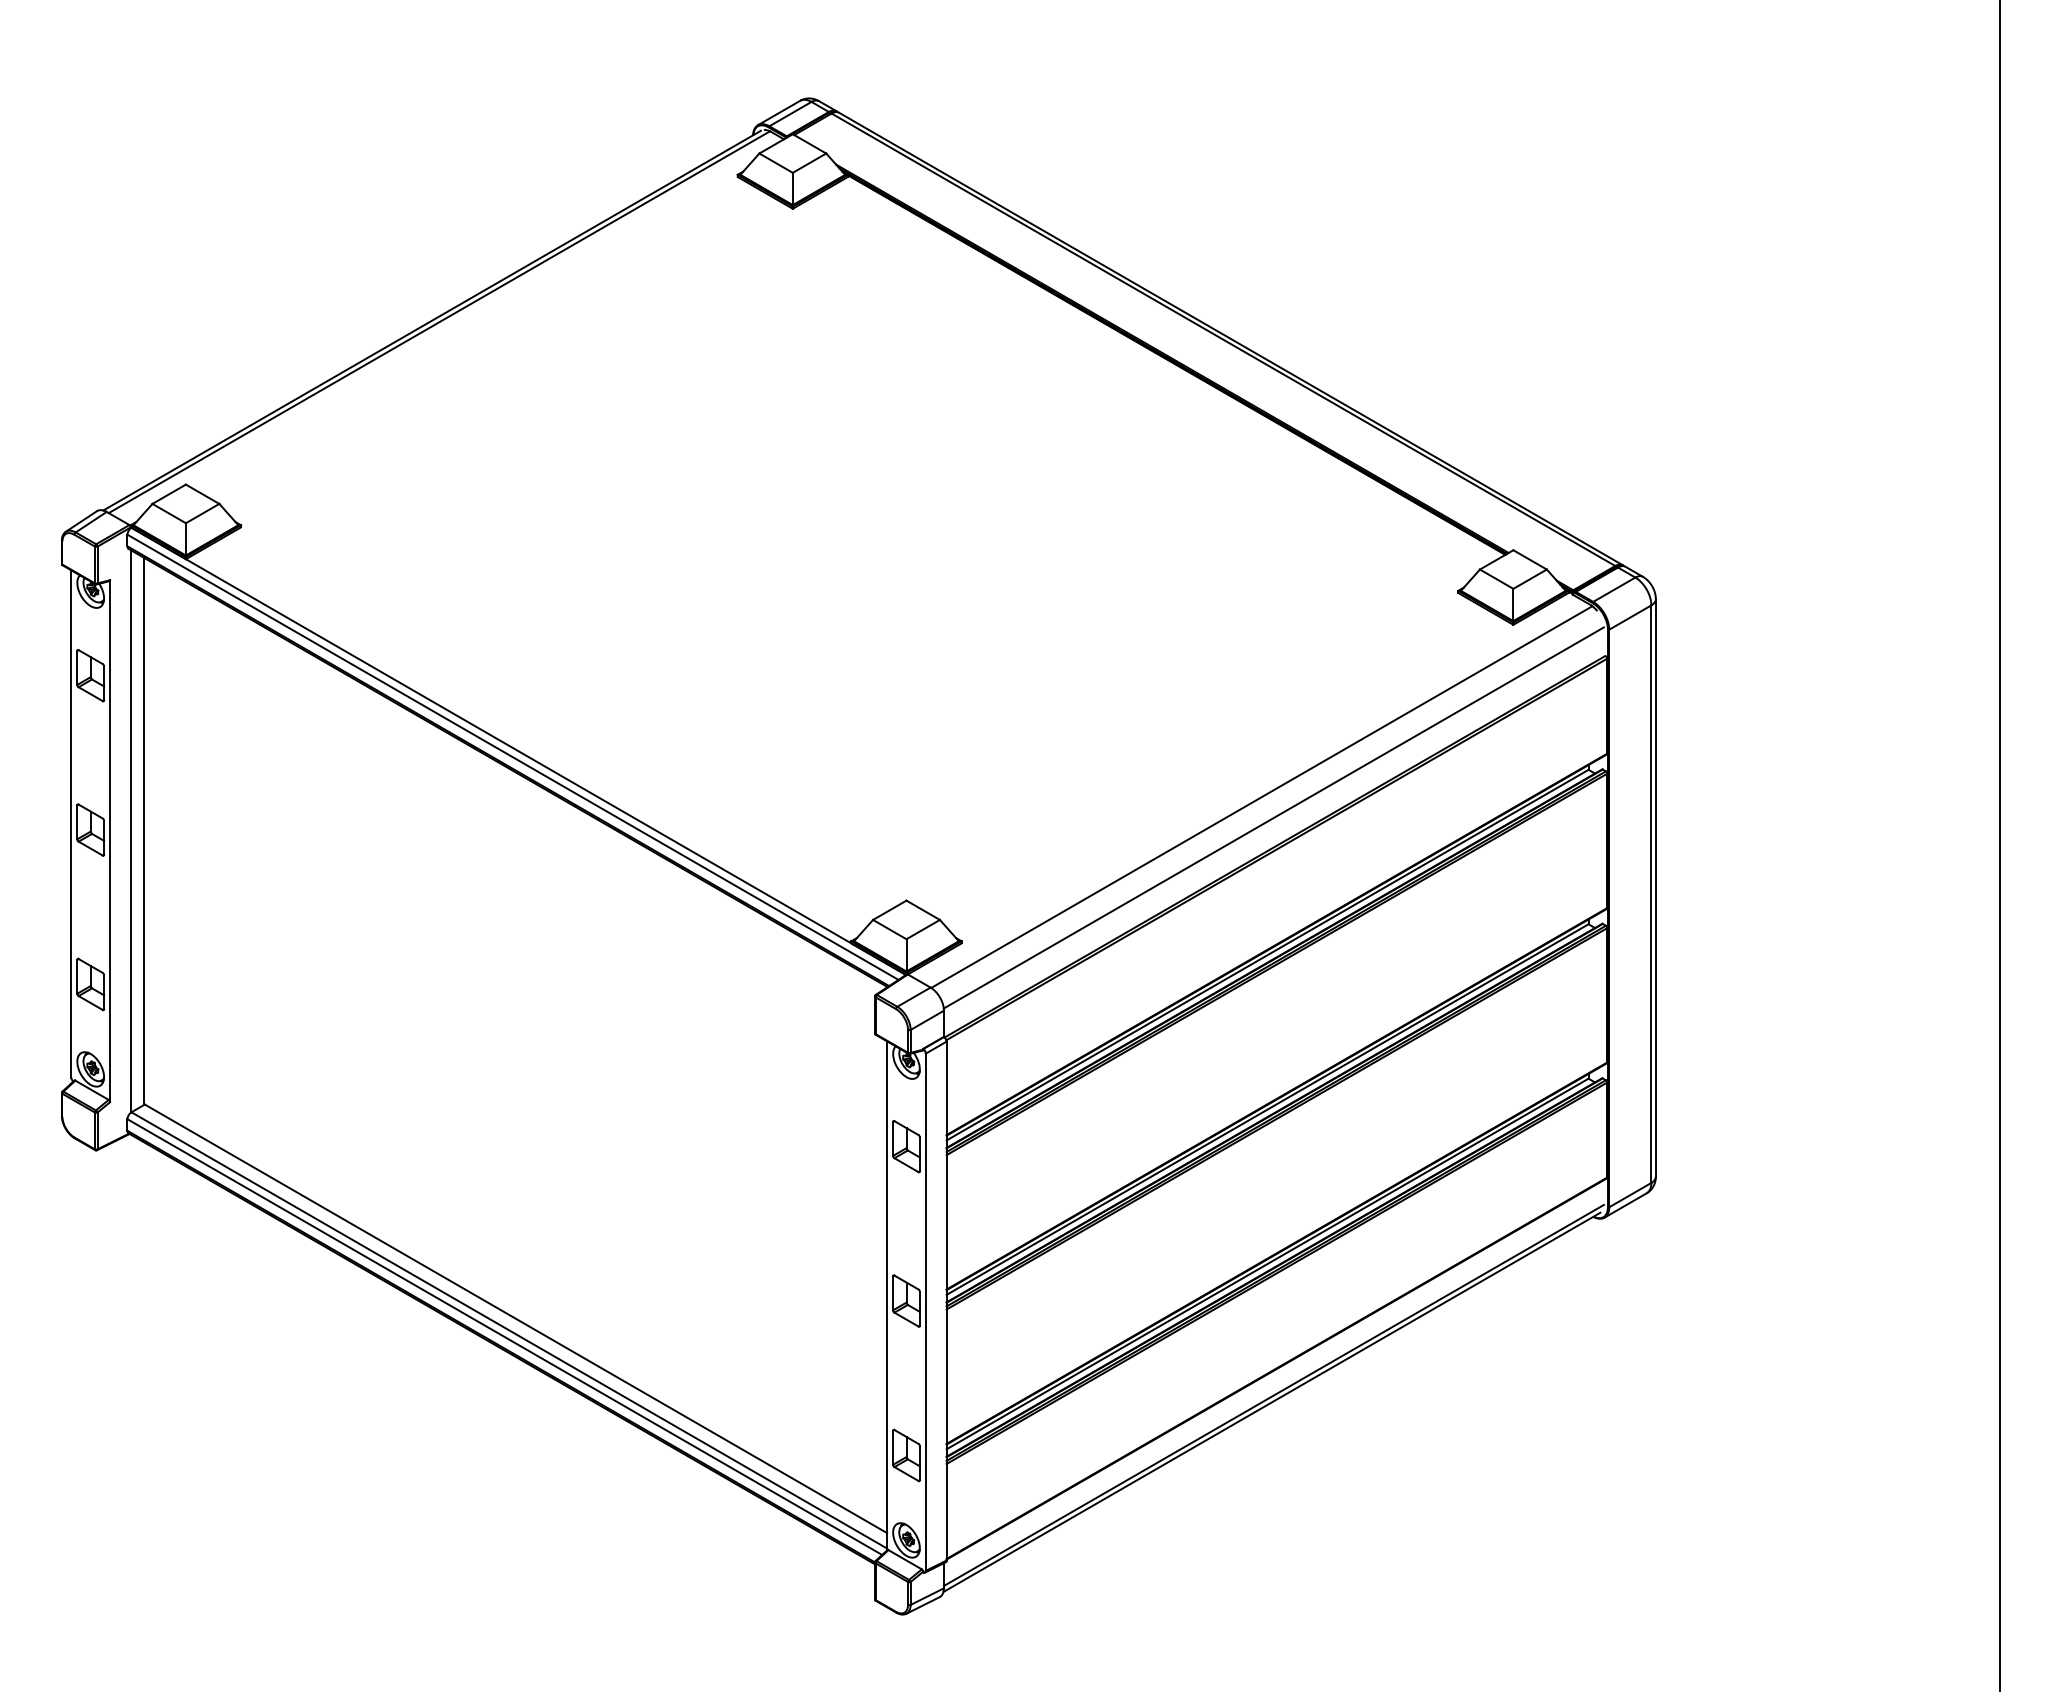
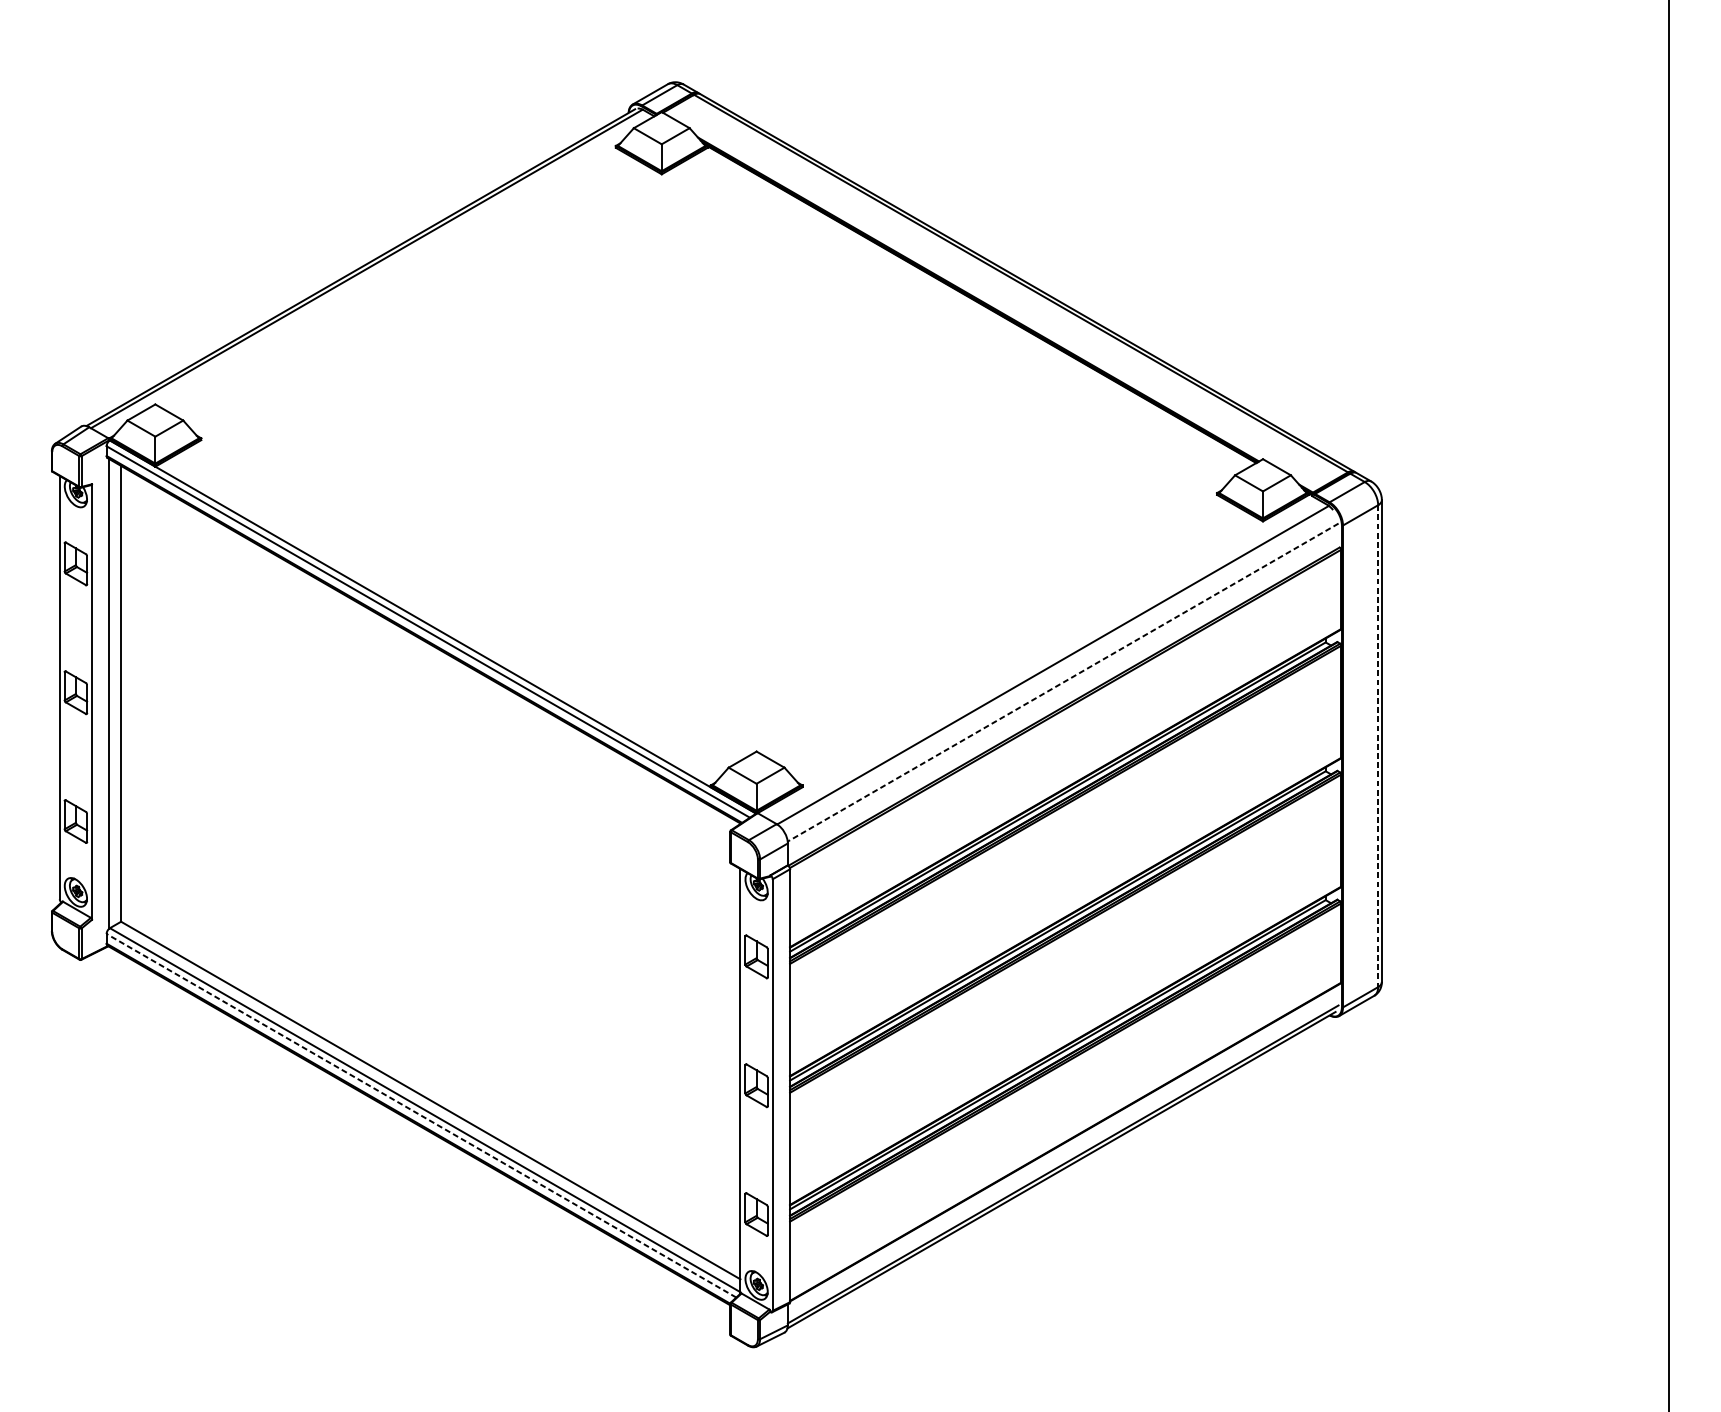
line: (1273, 818) -> (1062, 683), solid -> dashed
line: (1651, 894) -> (1378, 746), solid -> dashed
line: (504, 1337) -> (421, 1116), solid -> dashed

